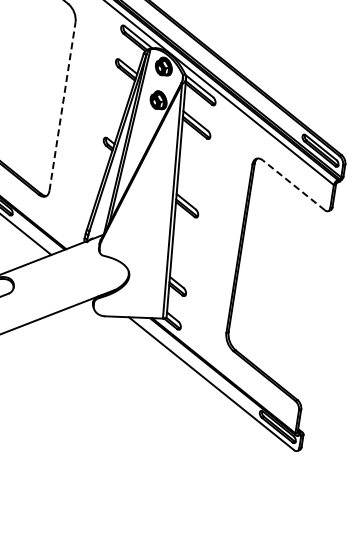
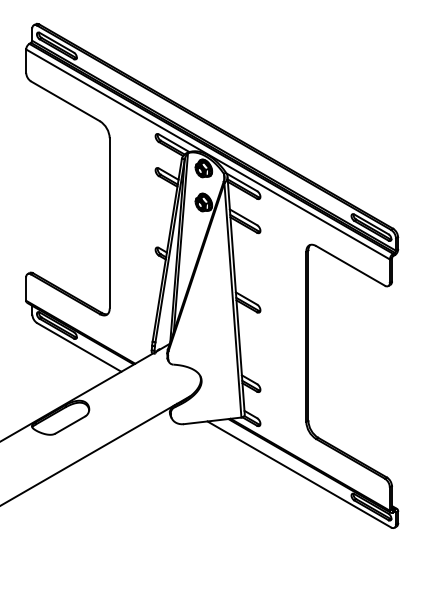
line: (62, 105) -> (109, 222), dashed -> solid
line: (294, 185) -> (350, 265), dashed -> solid

